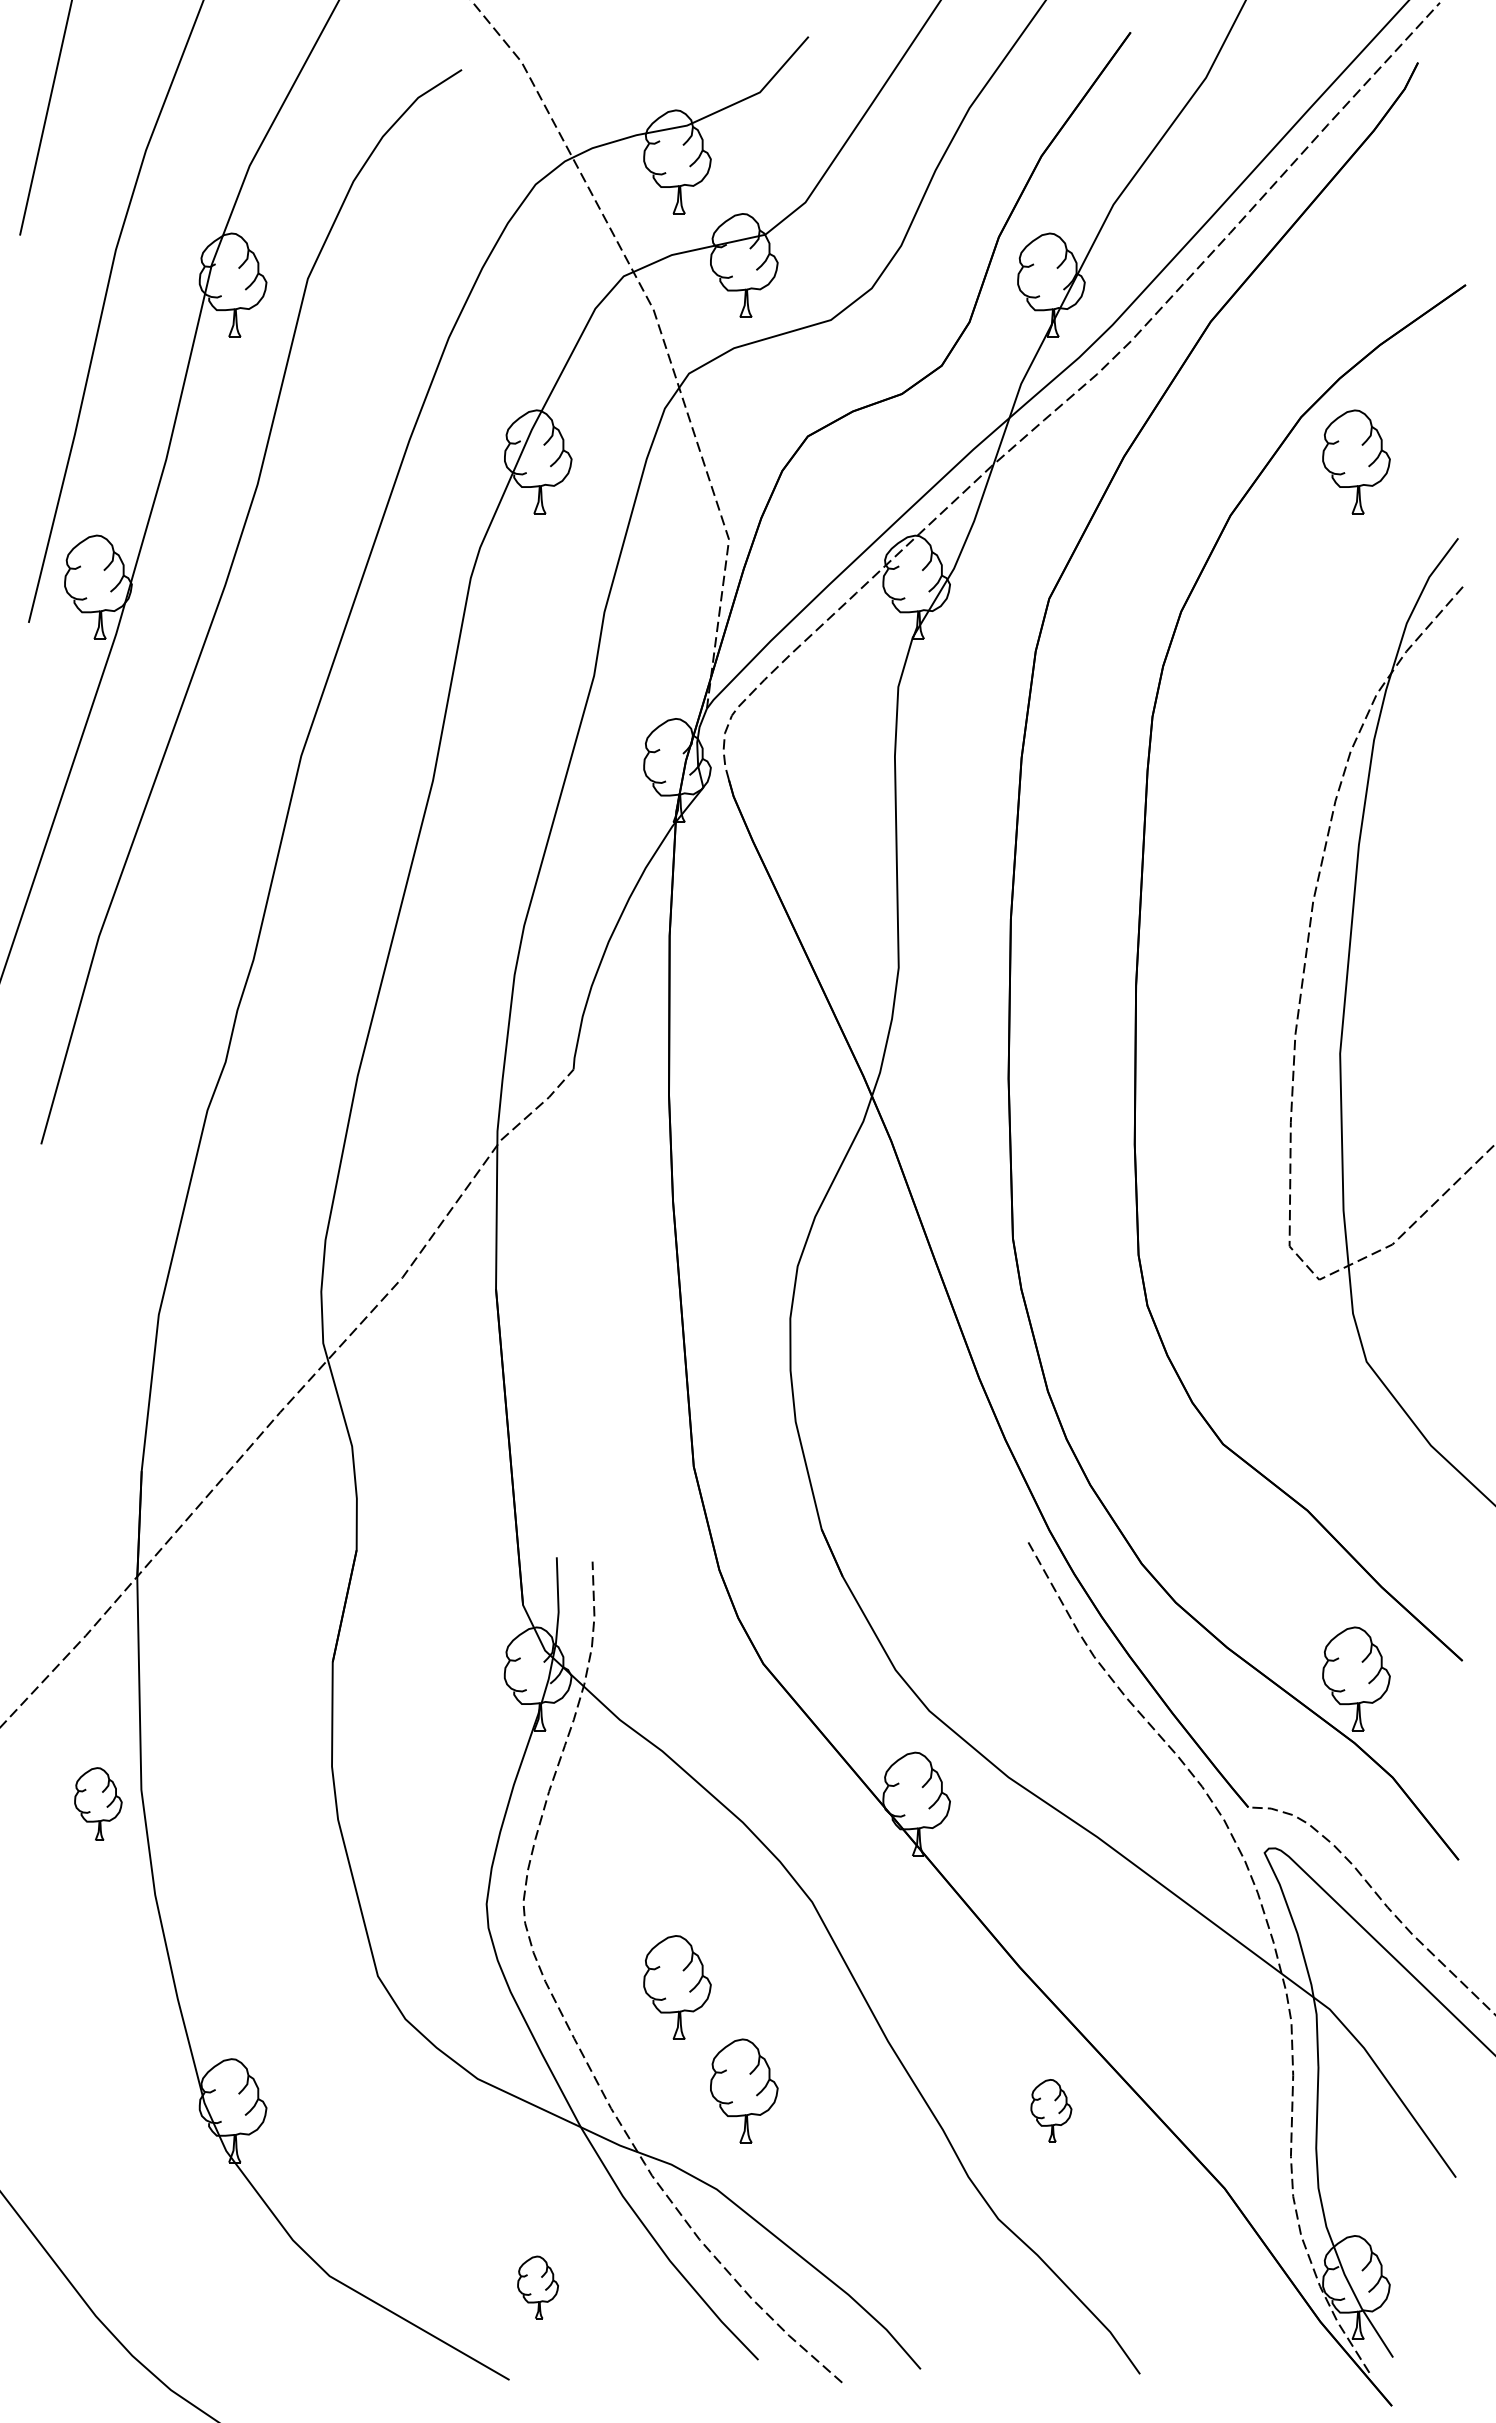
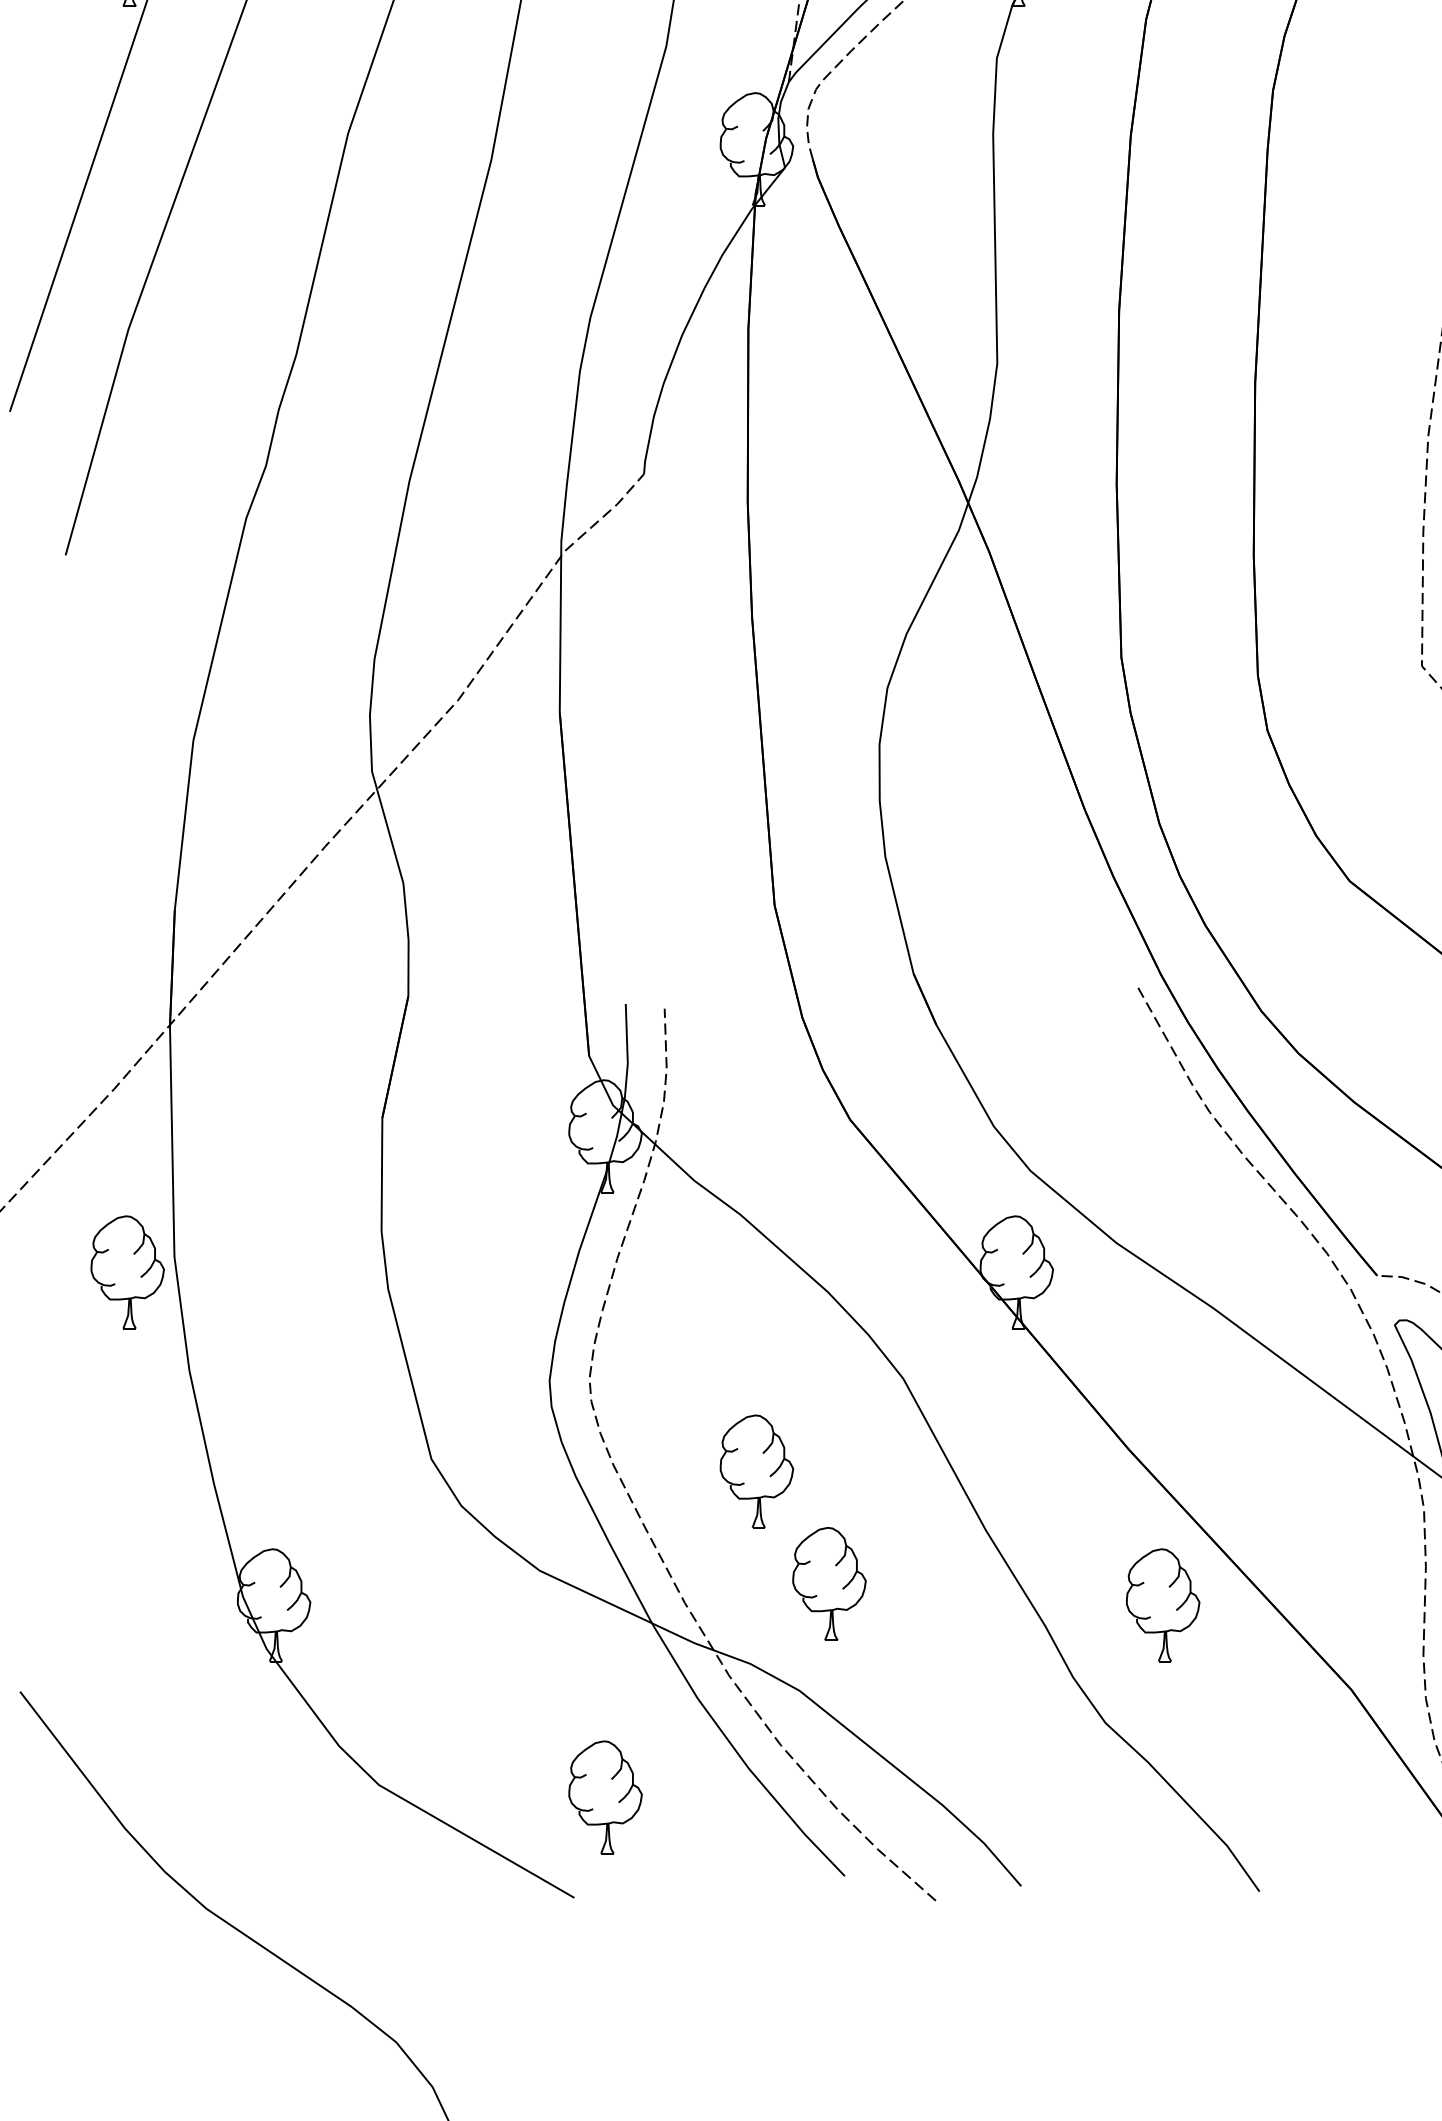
part: (98, 1803) -> (127, 1271), size x1.43
part: (1051, 2110) -> (1163, 1605), size x1.67
part: (537, 2287) -> (604, 1797), size x1.67

